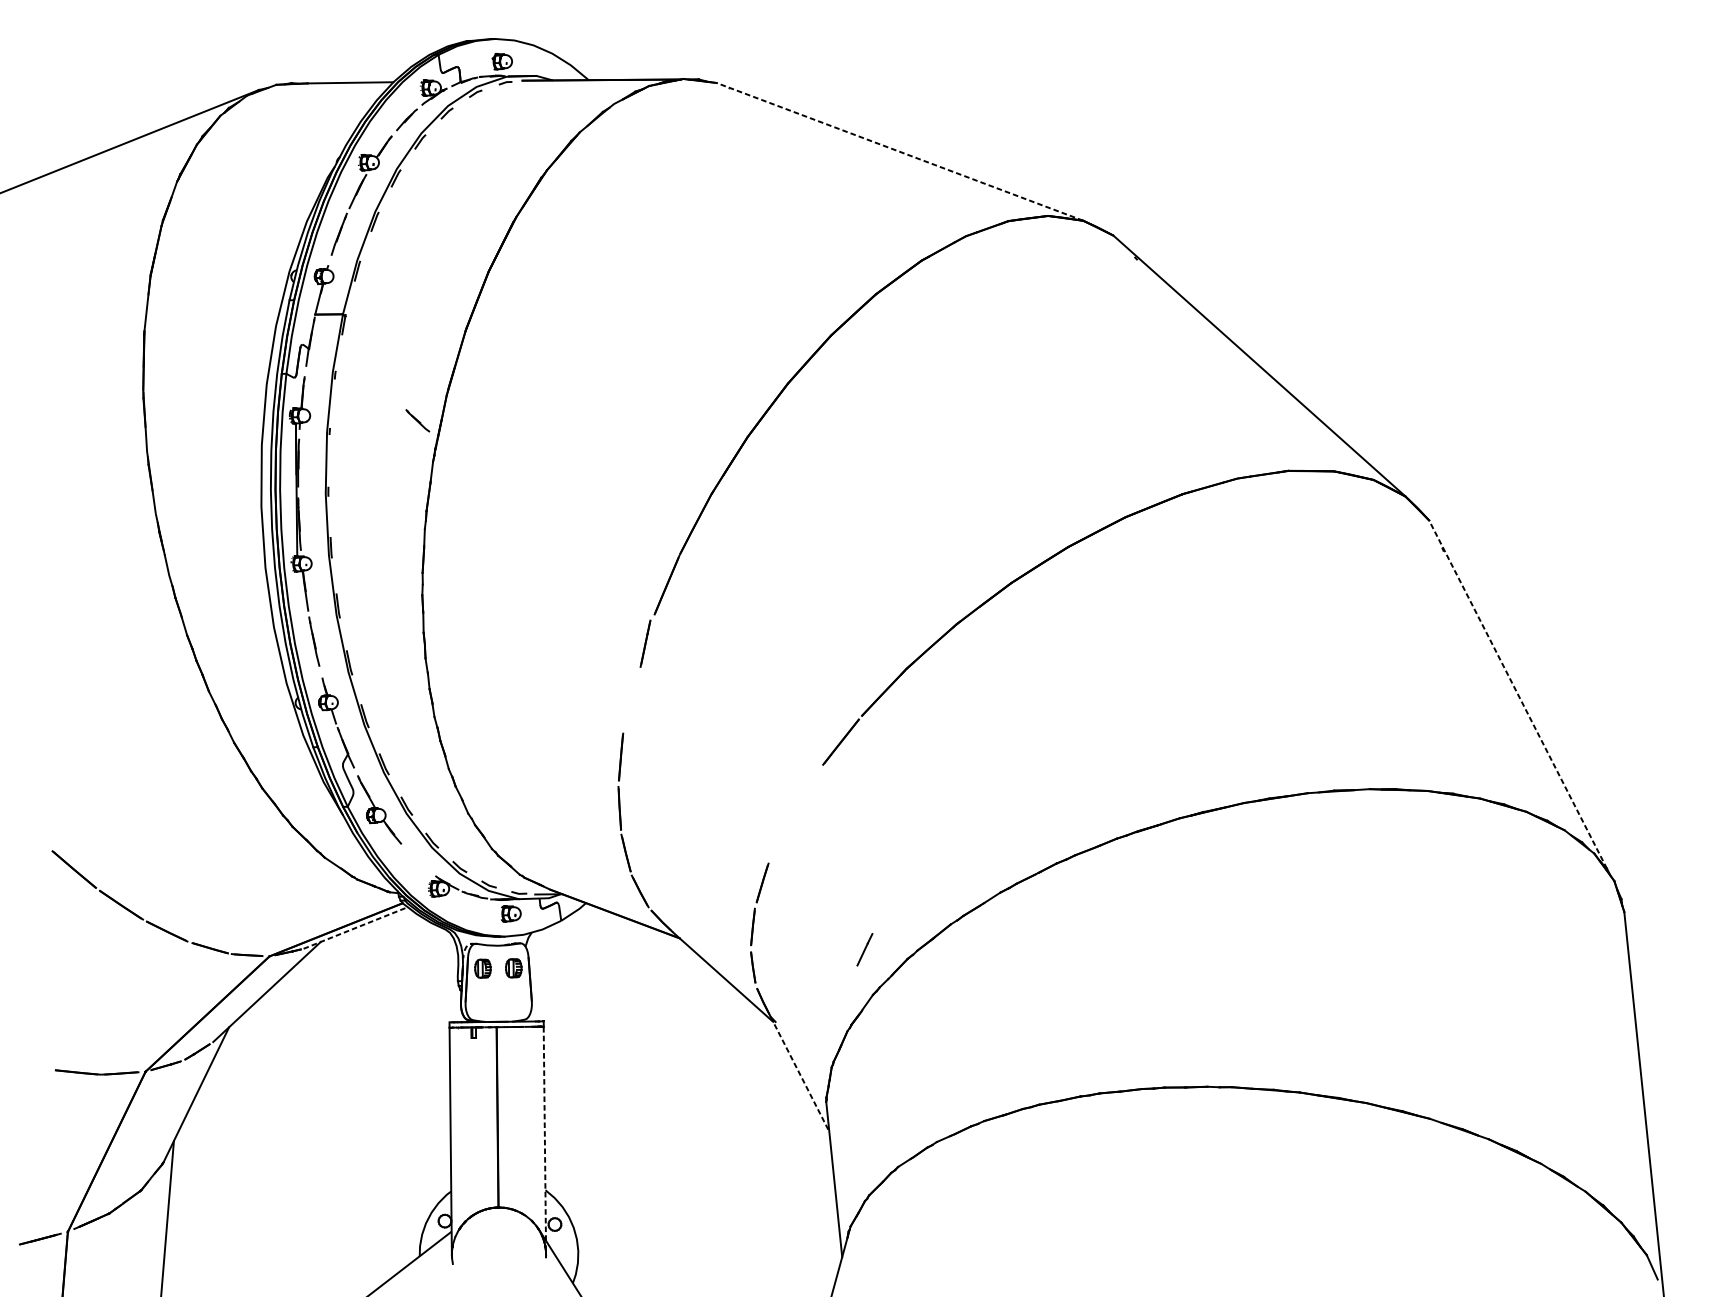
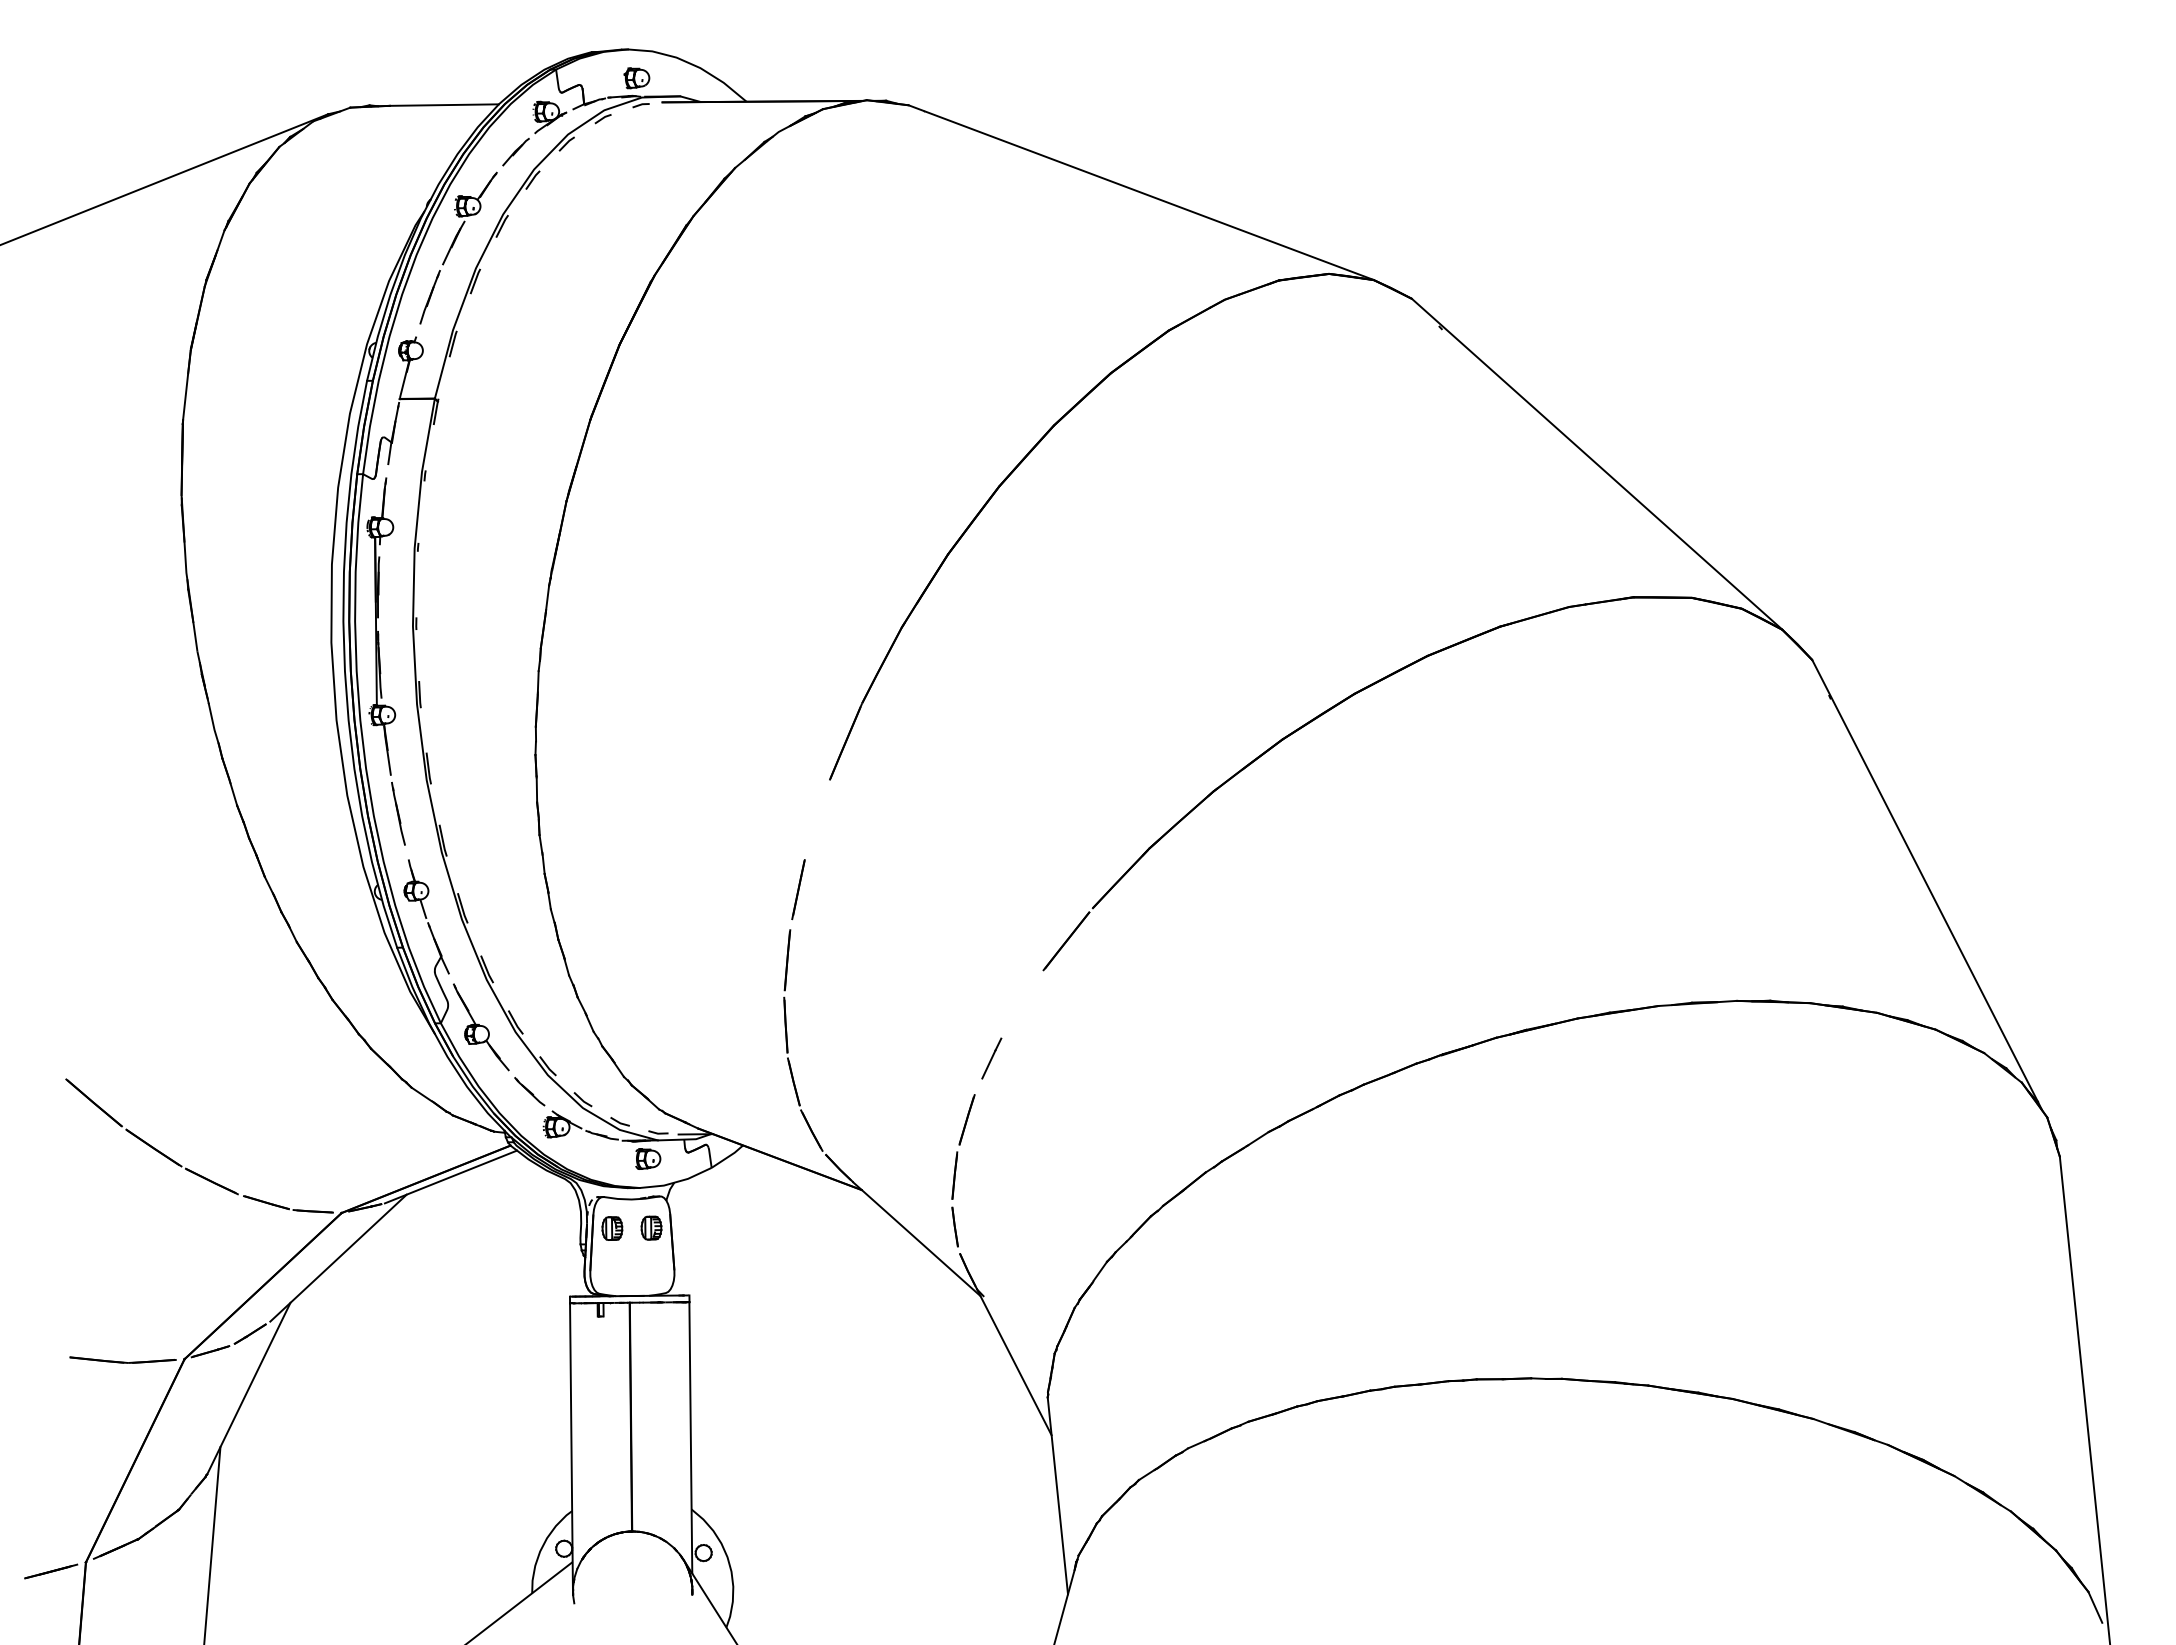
line: (899, 151) -> (1140, 192), dashed -> solid
line: (417, 420) -> (529, 1091), moved
line: (645, 643) -> (798, 889), moved
line: (1517, 694) -> (1924, 880), dashed -> solid
line: (356, 927) -> (451, 1176), dashed -> solid
line: (864, 949) -> (991, 1058), moved
line: (800, 1074) -> (1014, 1362), dashed -> solid
line: (544, 1133) -> (690, 1437), dashed -> solid

